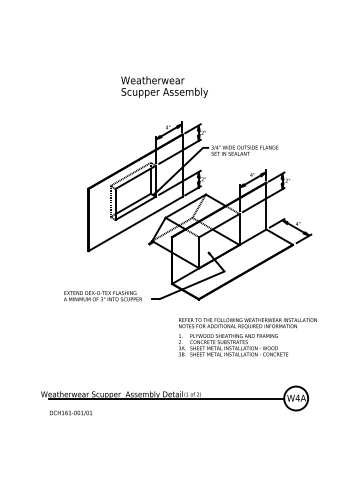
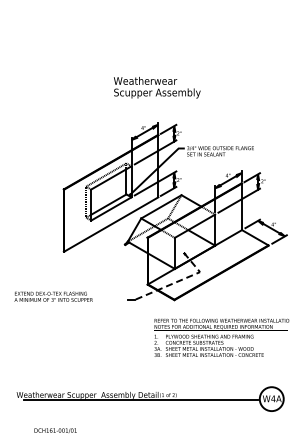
text: (164, 86) -> (157, 87), moved
line: (203, 280) -> (179, 281), solid -> dashed
text: (102, 296) -> (53, 297), moved
text: (70, 412) -> (55, 430), moved

